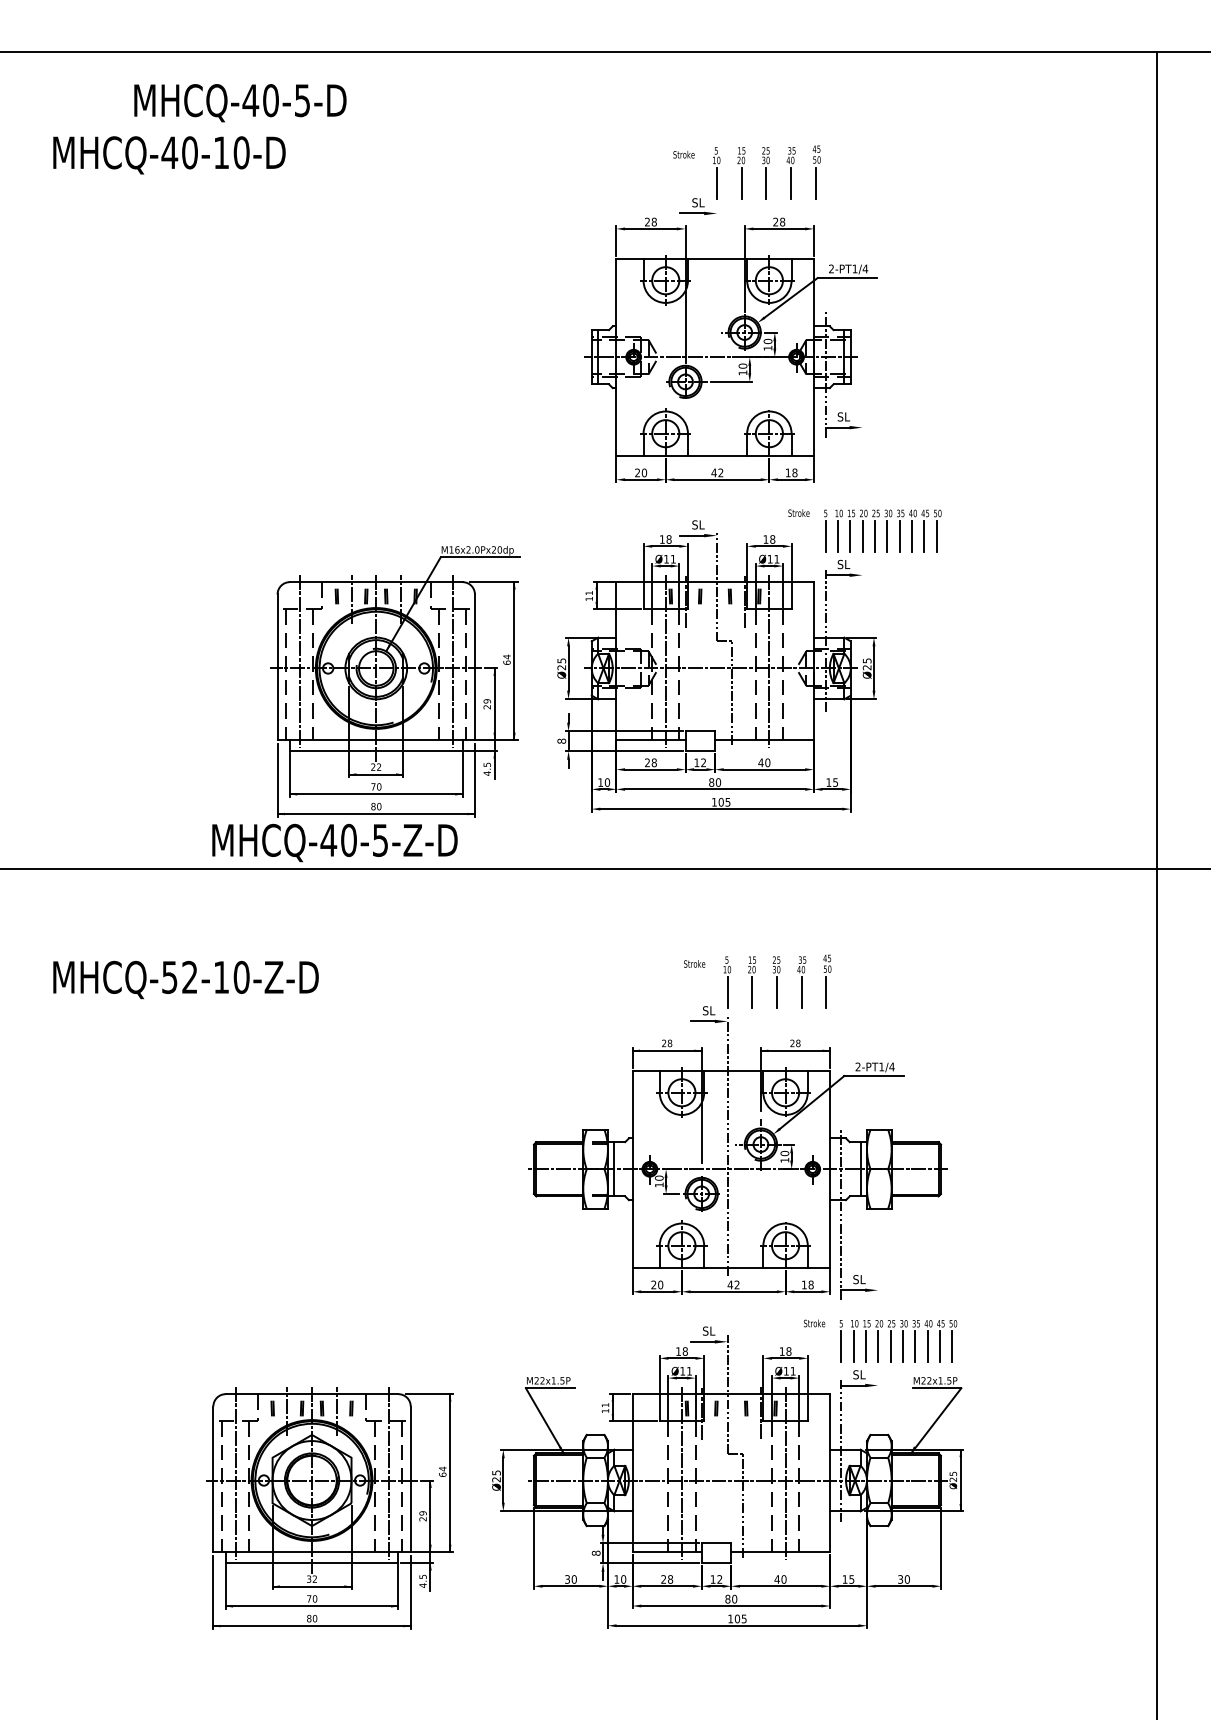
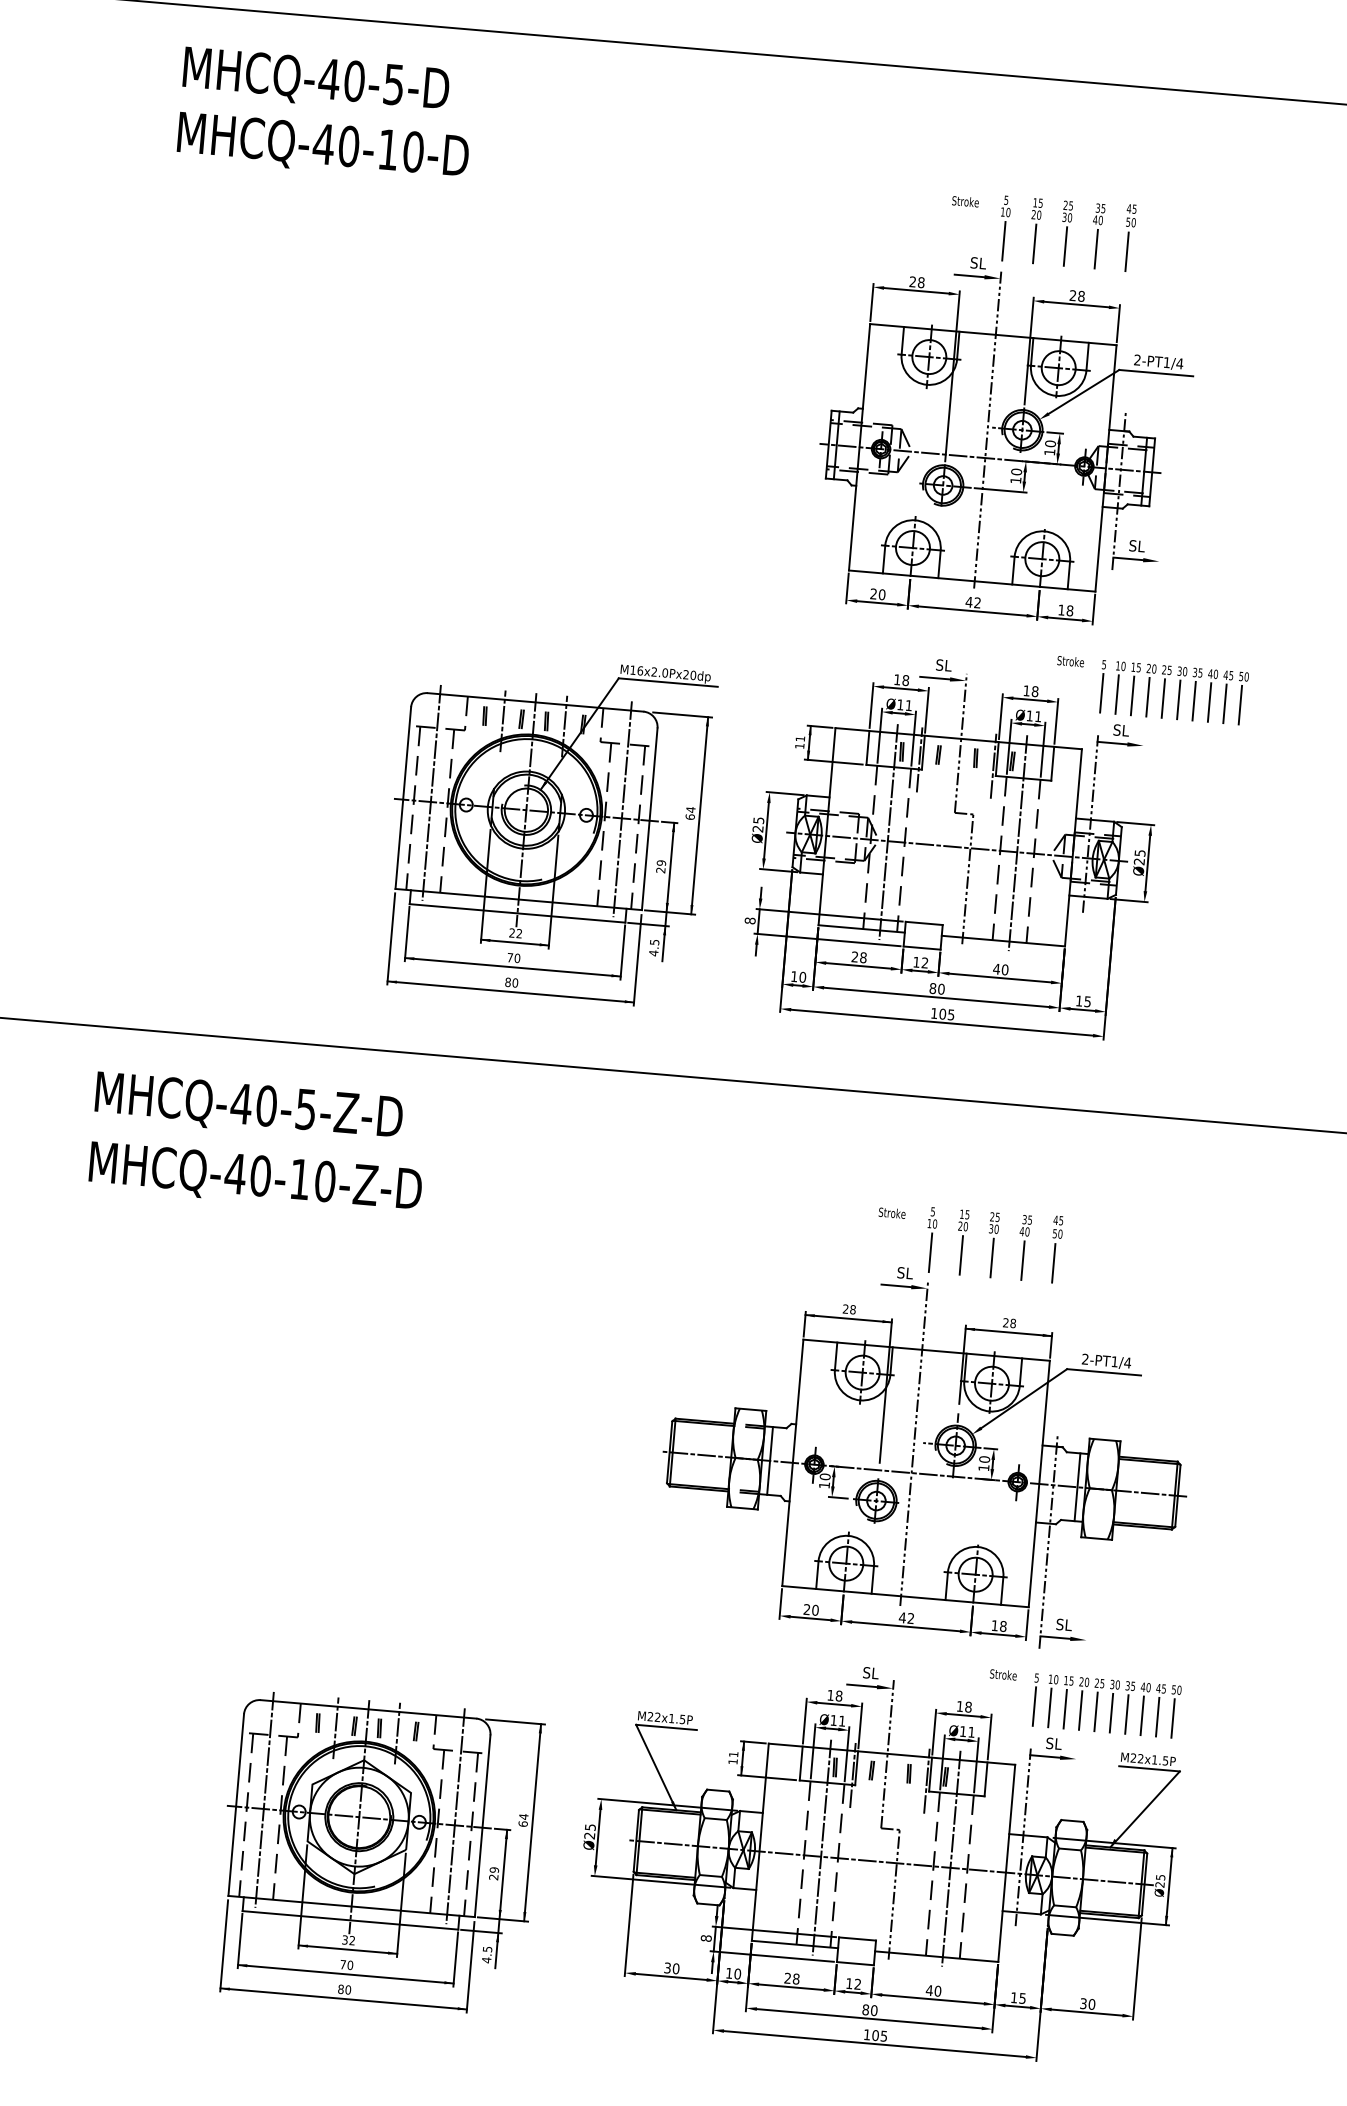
text: (240, 103) -> (316, 81), moved
line: (717, 334) -> (988, 429), added
text: (334, 842) -> (248, 1107), moved
text: (179, 976) -> (247, 1173), MHCQ-52-10-Z-D -> MHCQ-40-10-Z-D

